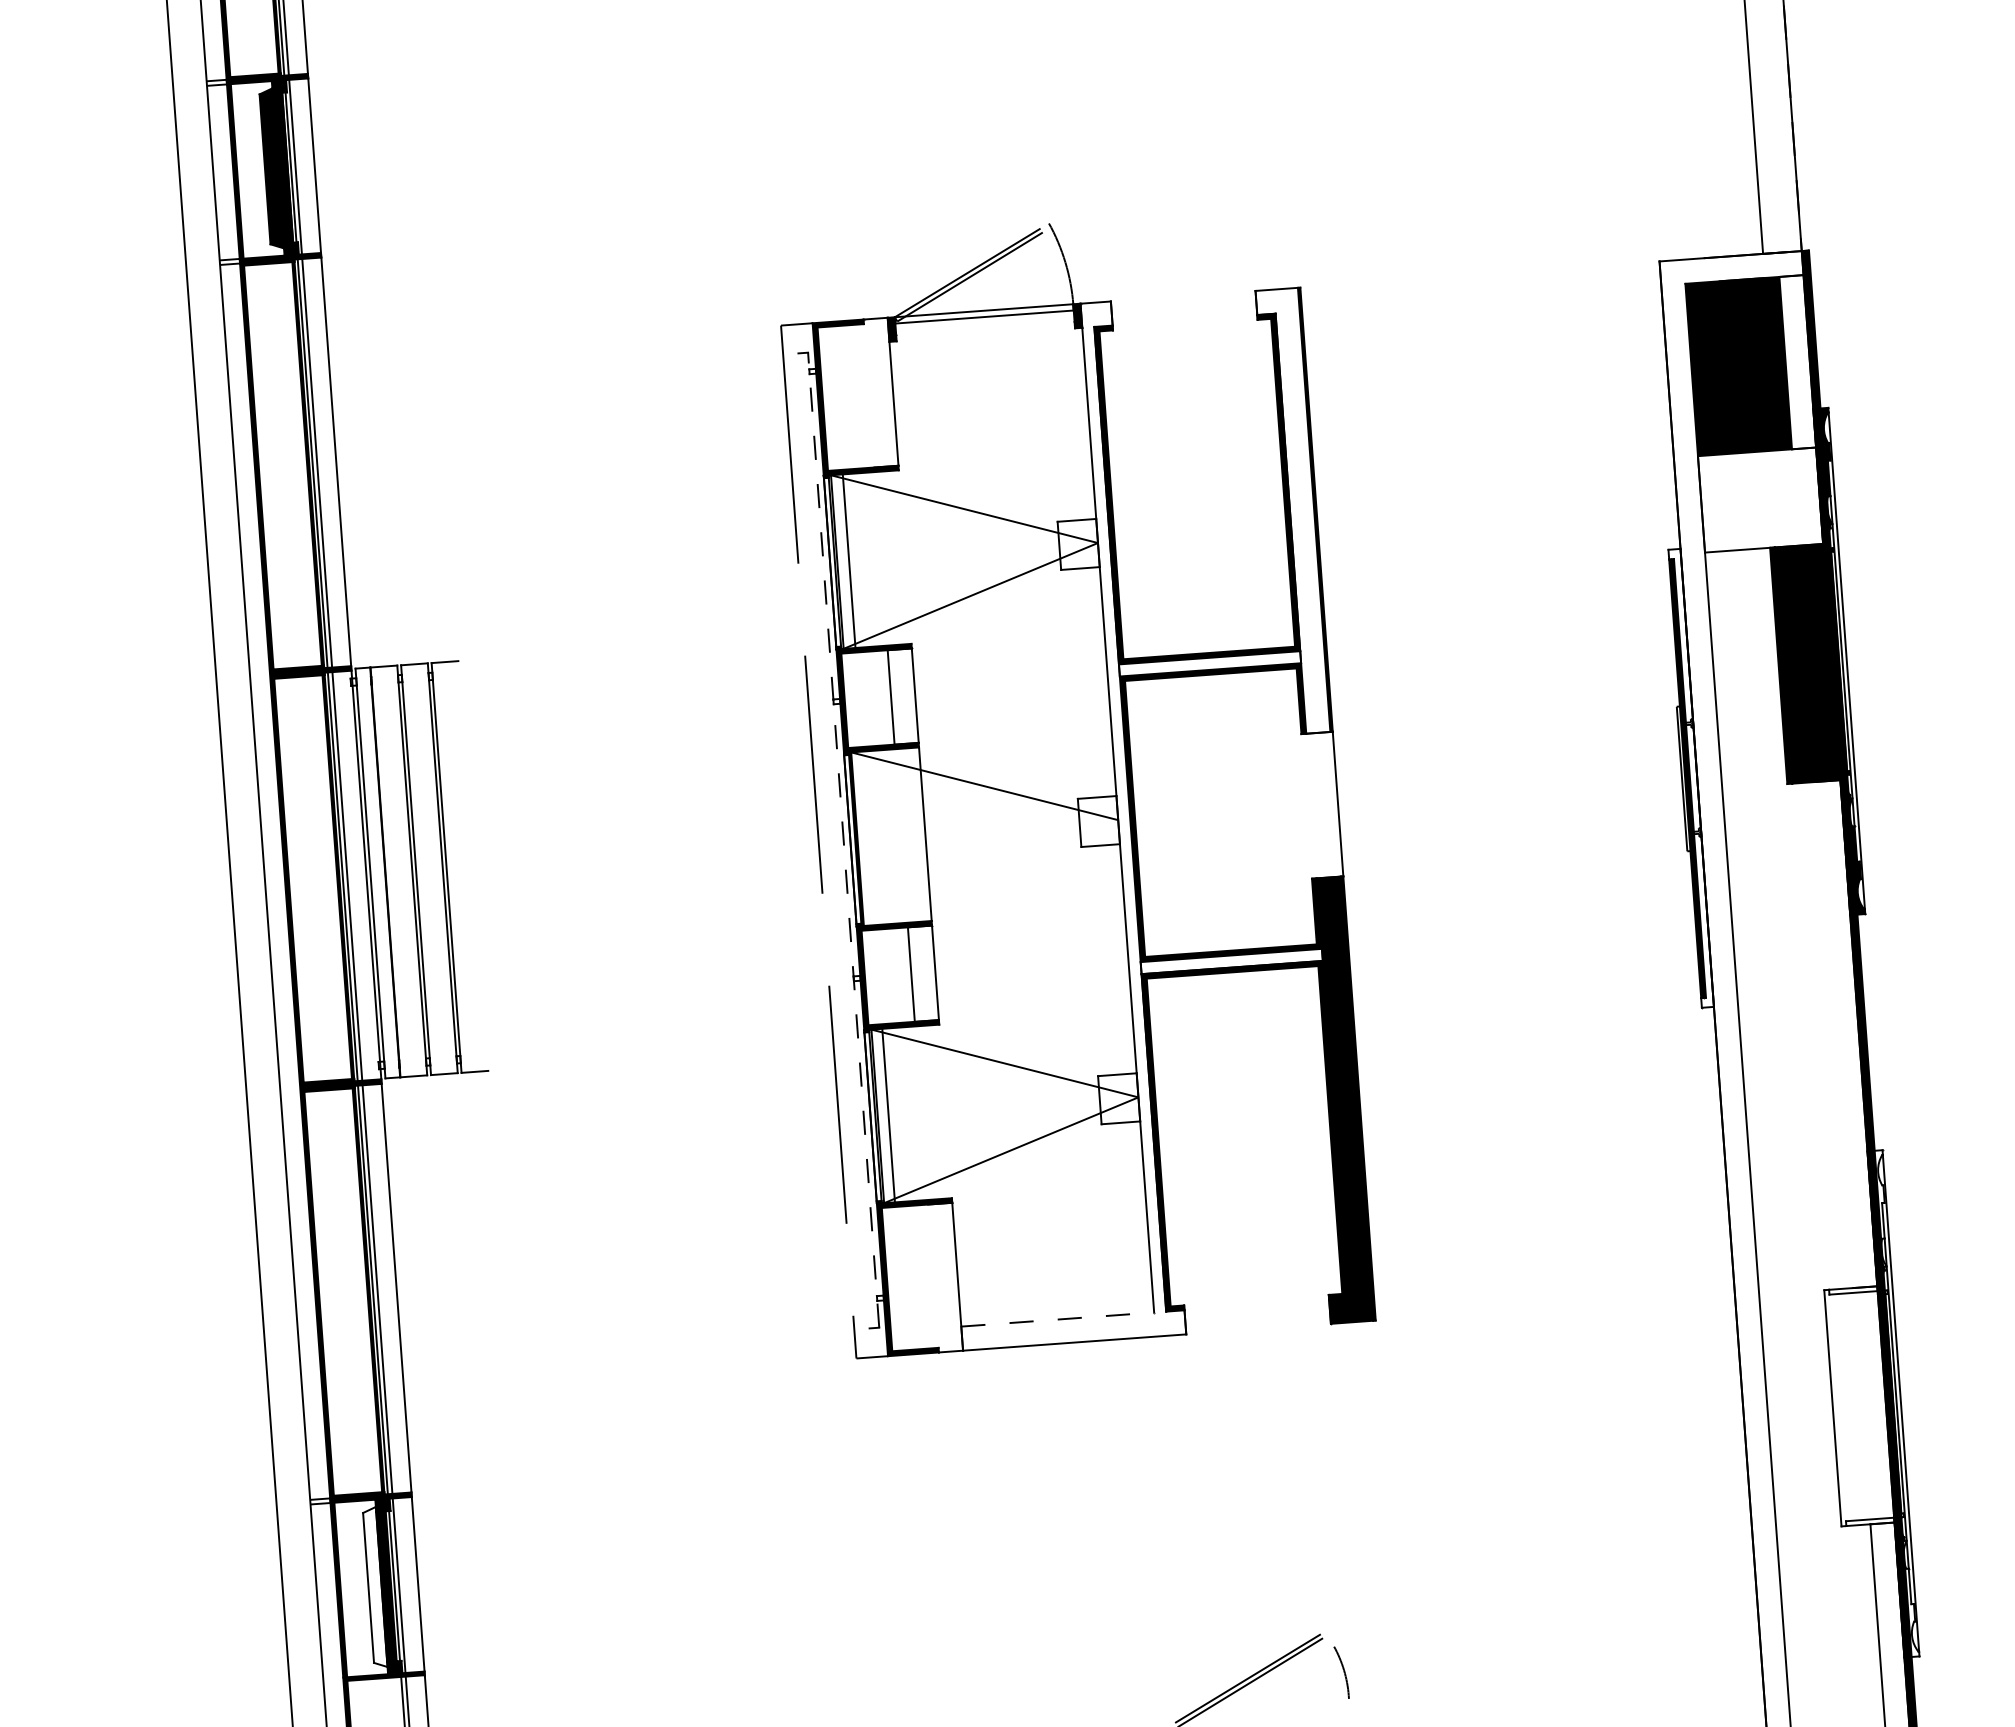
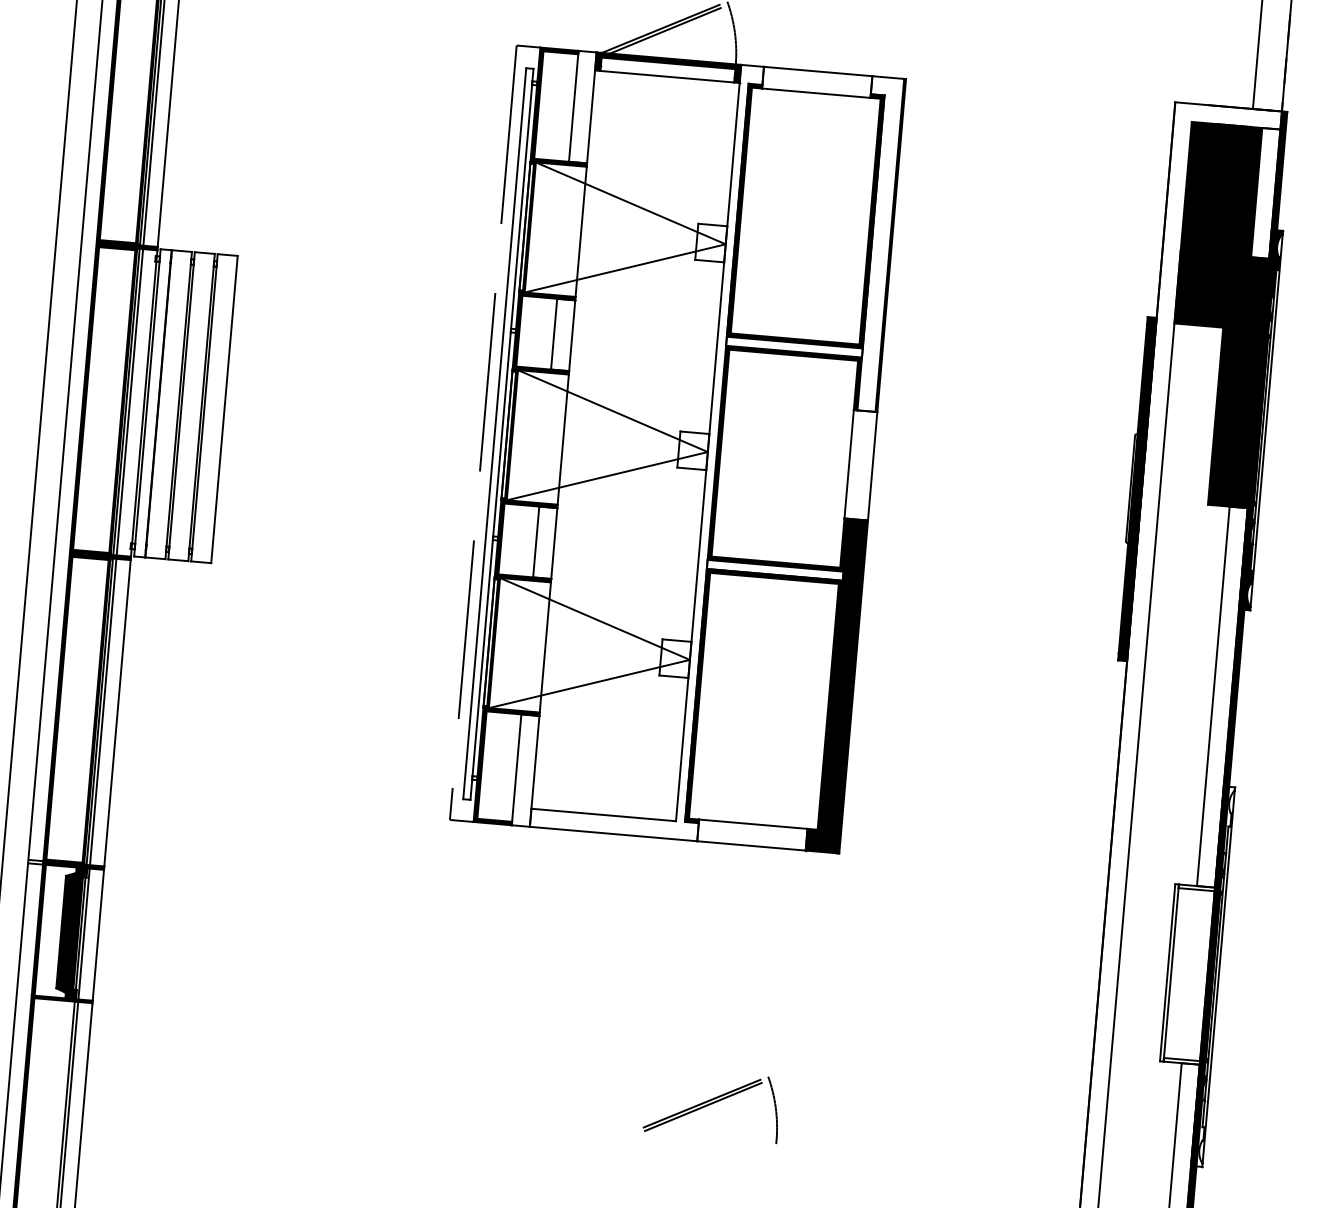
line: (1182, 295) -> (817, 70), added
fill: (983, 313) -> (668, 60), added
line: (1185, 324) -> (816, 92), added
line: (985, 334) -> (667, 76), added
line: (868, 393) -> (573, 106), added
fill: (1760, 499) -> (1221, 290), added
line: (848, 560) -> (580, 231), moved
fill: (835, 562) -> (528, 227), added
fill: (1690, 777) -> (1136, 488), added
line: (1306, 806) -> (848, 464), added
line: (833, 840) -> (494, 433), added
line: (843, 840) -> (501, 434), dashed -> solid
line: (473, 865) -> (224, 409), added
line: (990, 872) -> (606, 475), added
line: (1834, 1034) -> (1213, 695), added
line: (888, 1115) -> (545, 647), moved
fill: (876, 1116) -> (493, 643), added
line: (933, 1278) -> (516, 769), added
line: (1256, 1299) -> (753, 823), added
line: (1057, 1319) -> (603, 814), dashed -> solid
line: (1258, 1328) -> (751, 845), added
line: (1837, 1407) -> (1171, 972), added
fill: (375, 1586) -> (66, 931), added
part: (1341, 1672) -> (772, 1110), size x1.67

